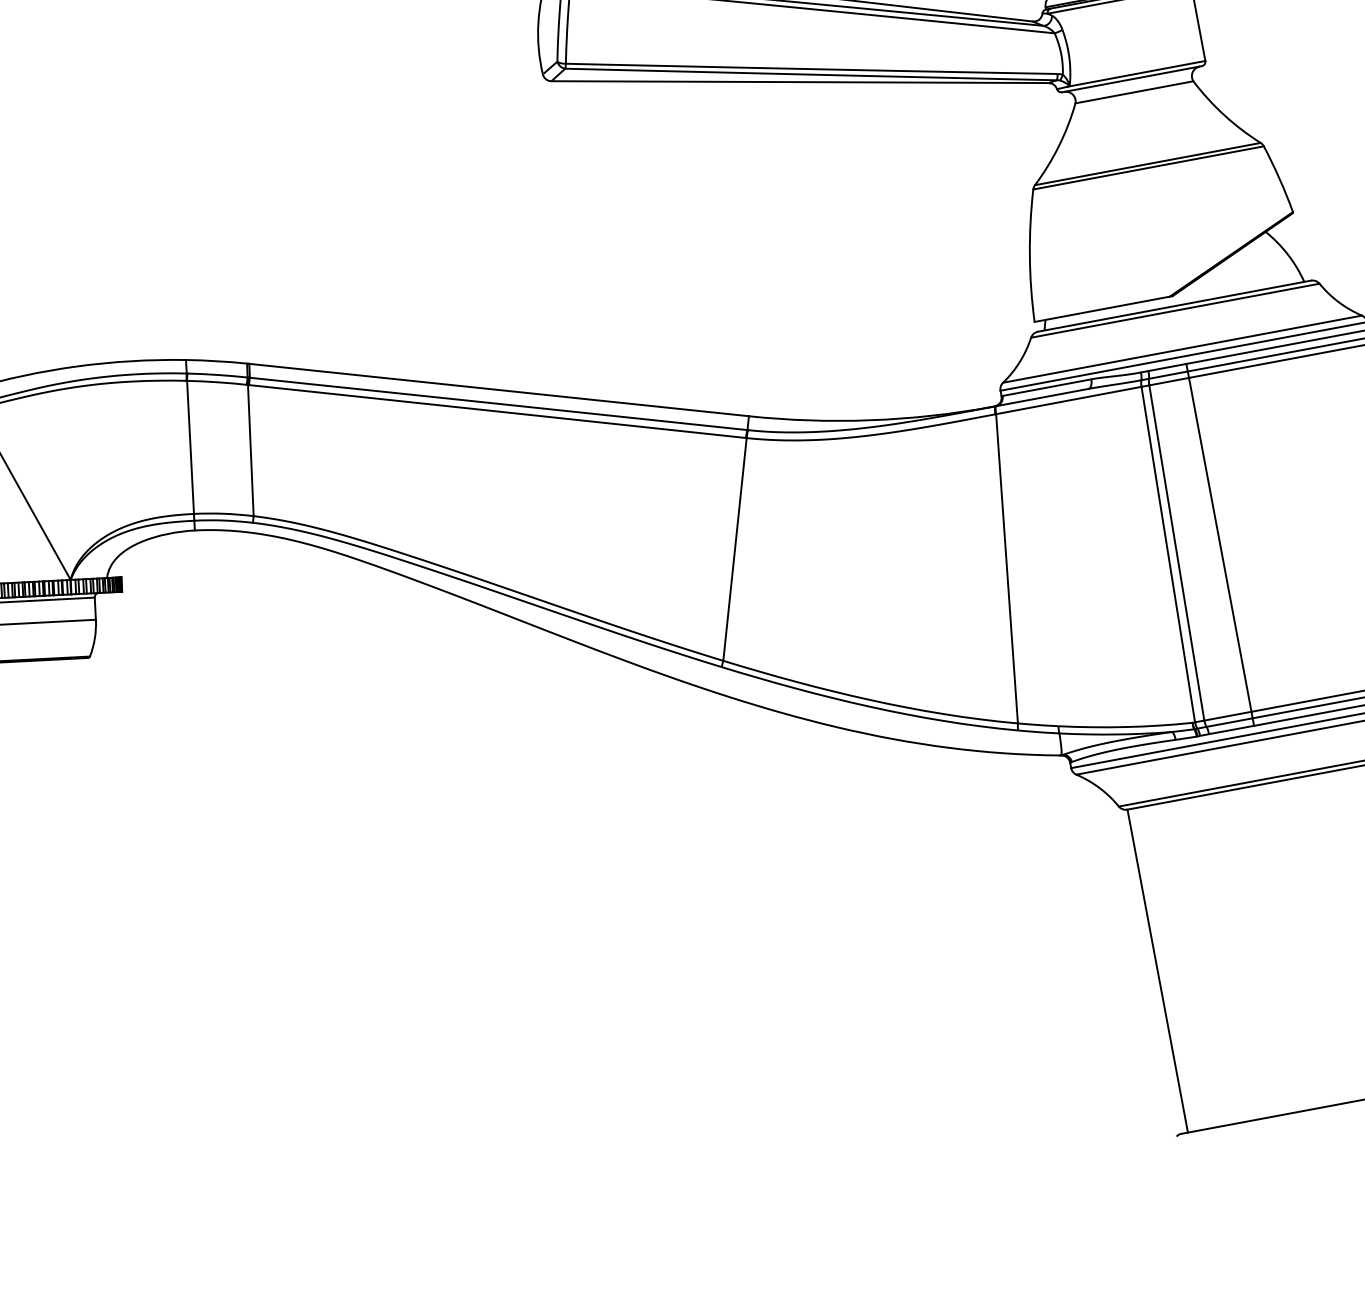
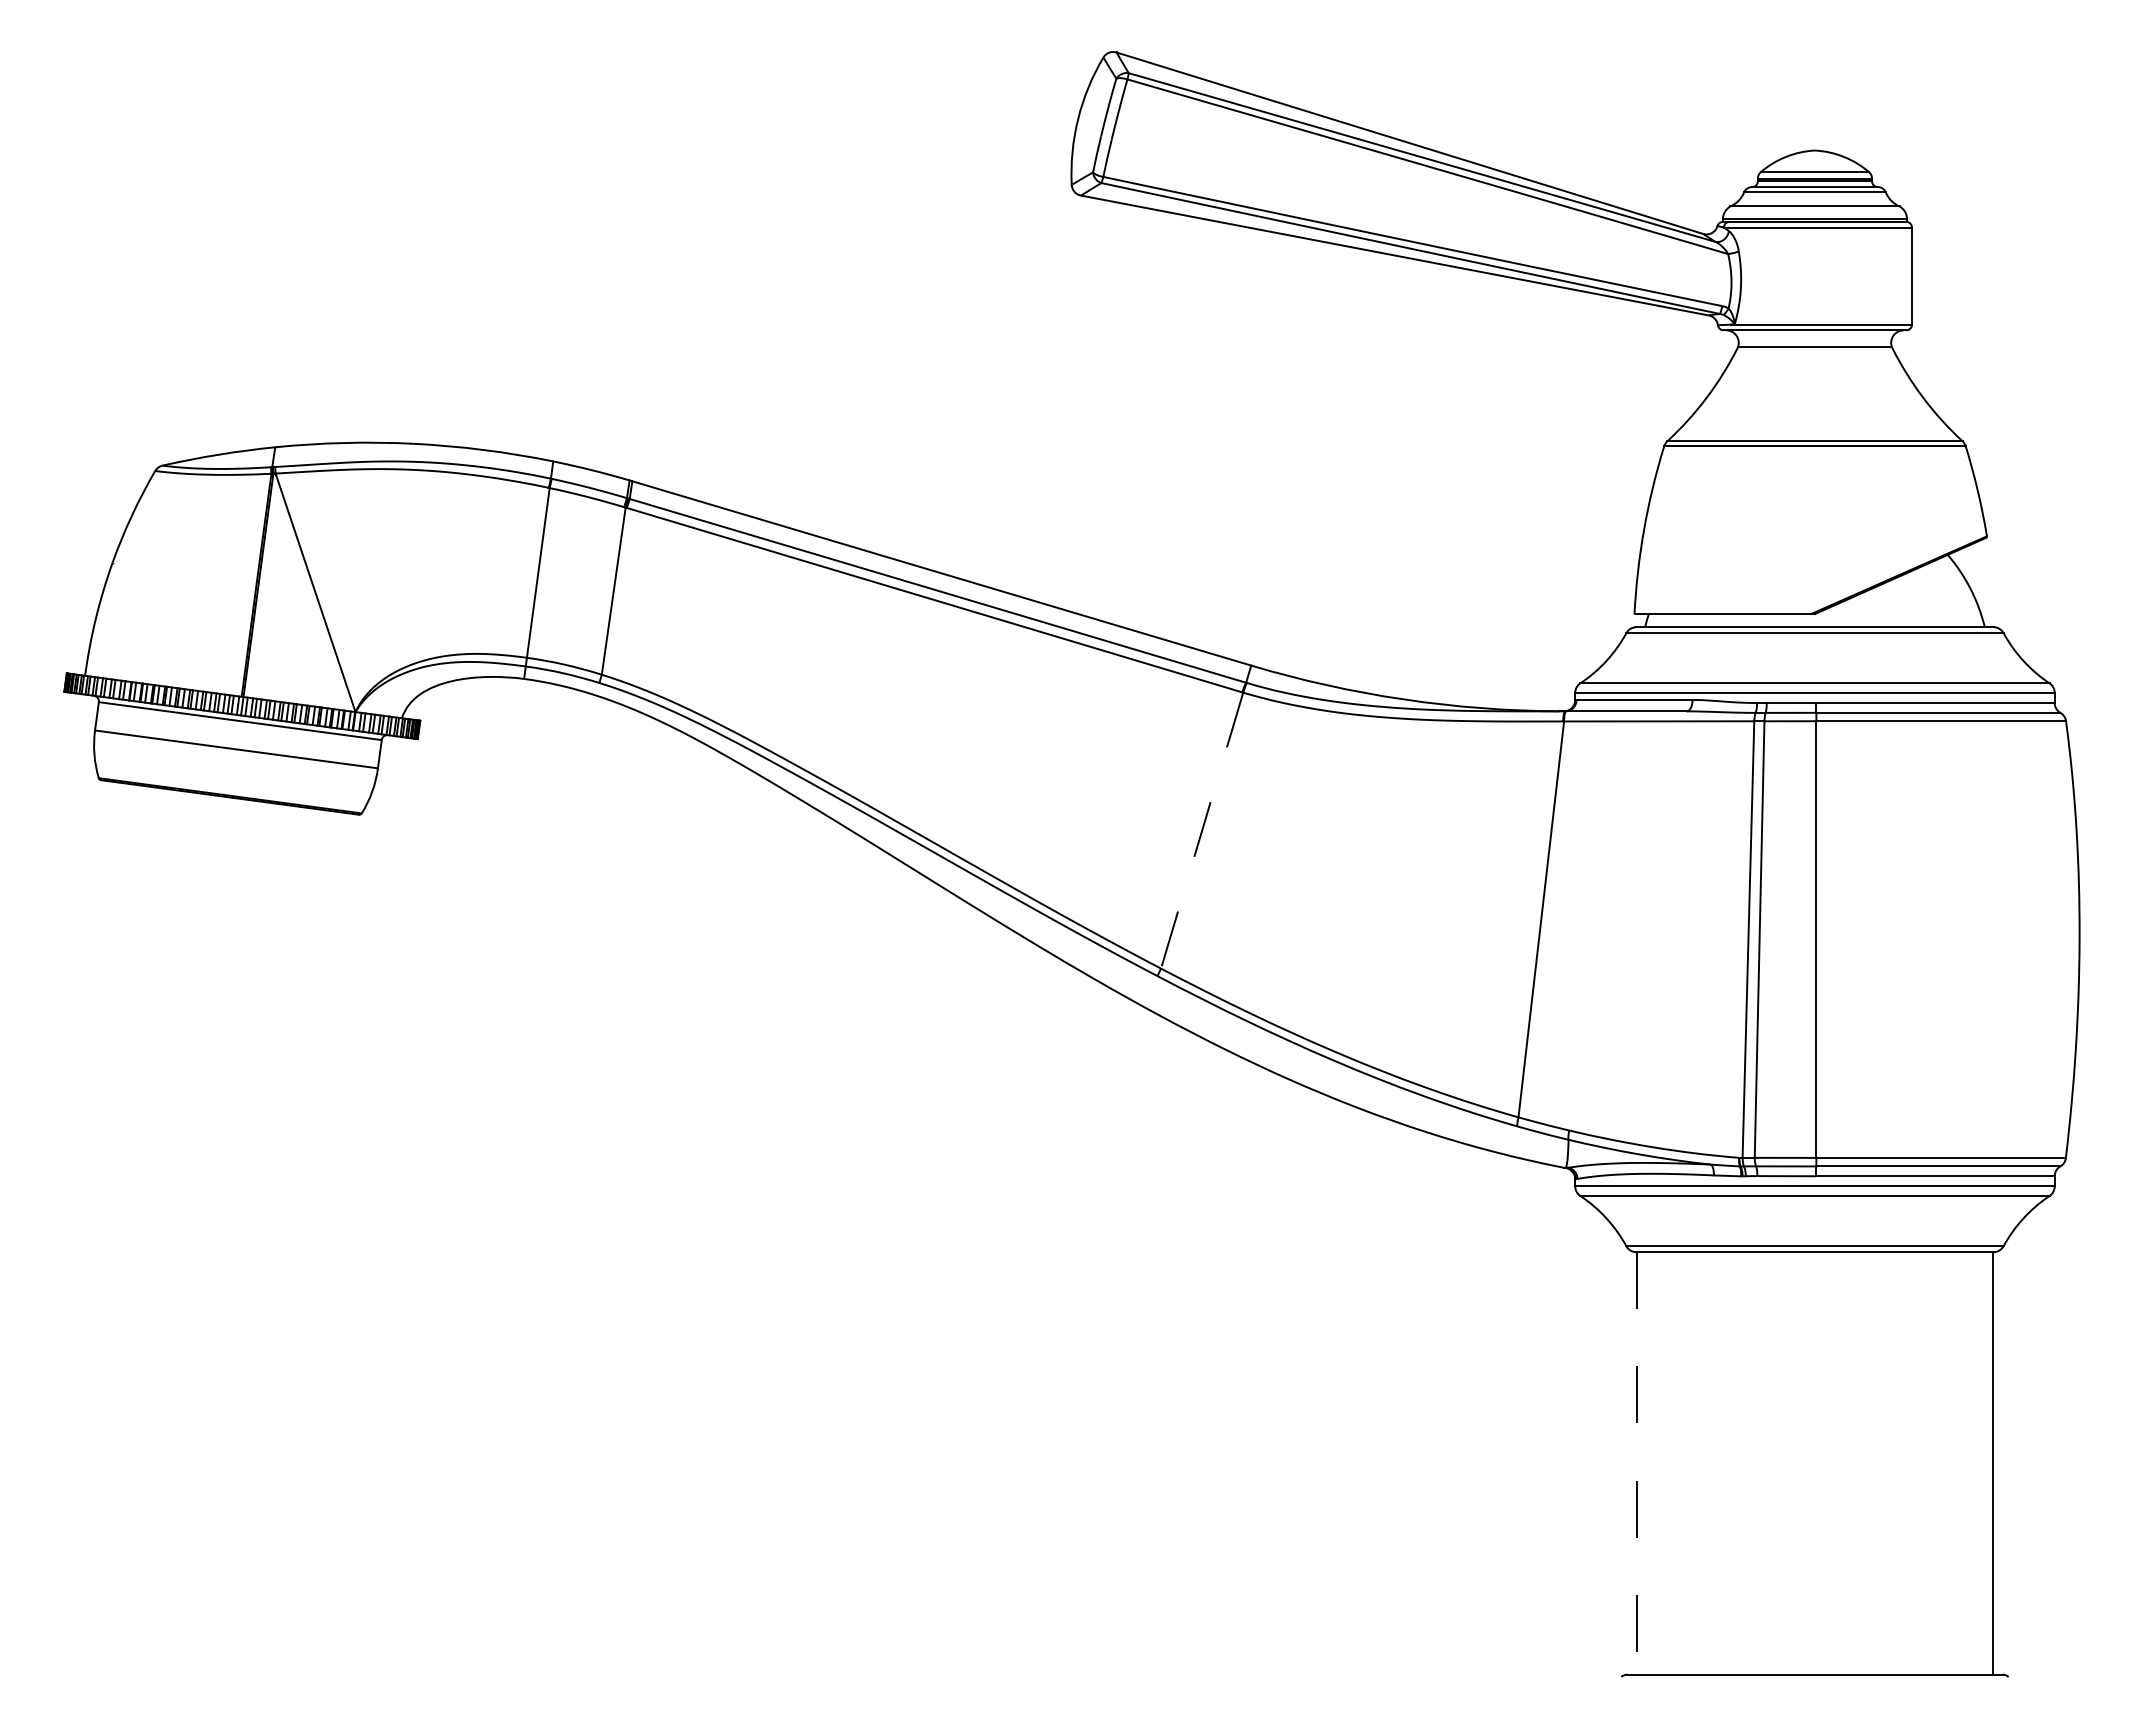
line: (735, 549) -> (1202, 830), solid -> dashed
line: (1157, 971) -> (1636, 1463), solid -> dashed

